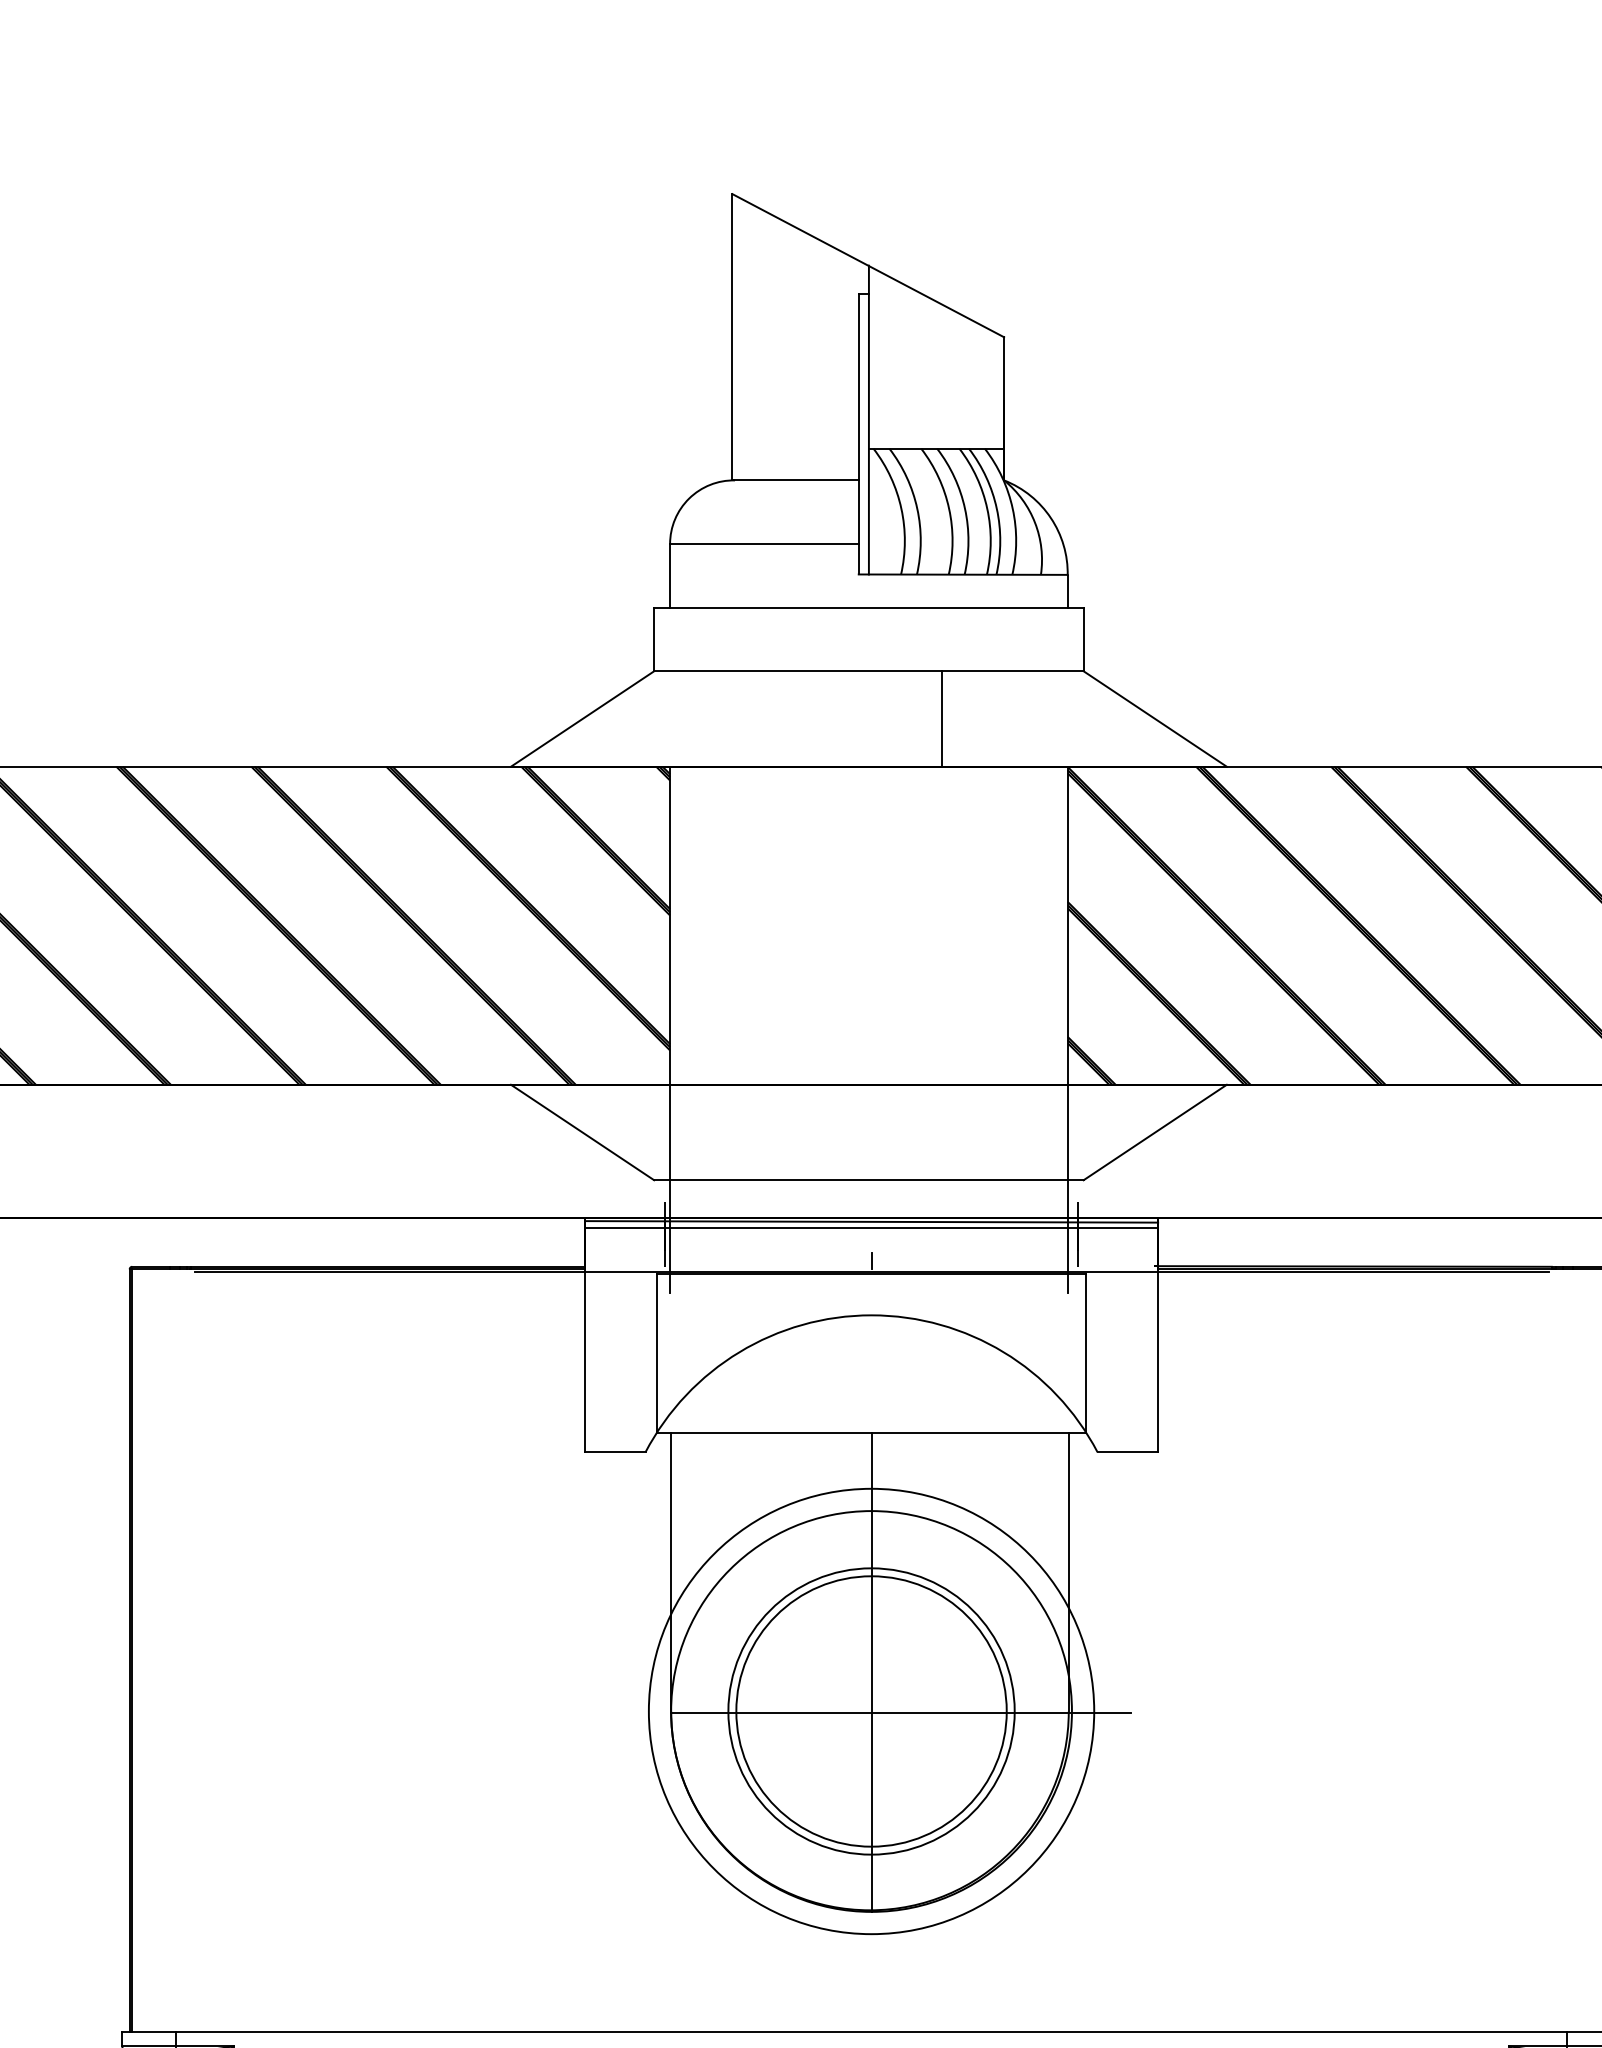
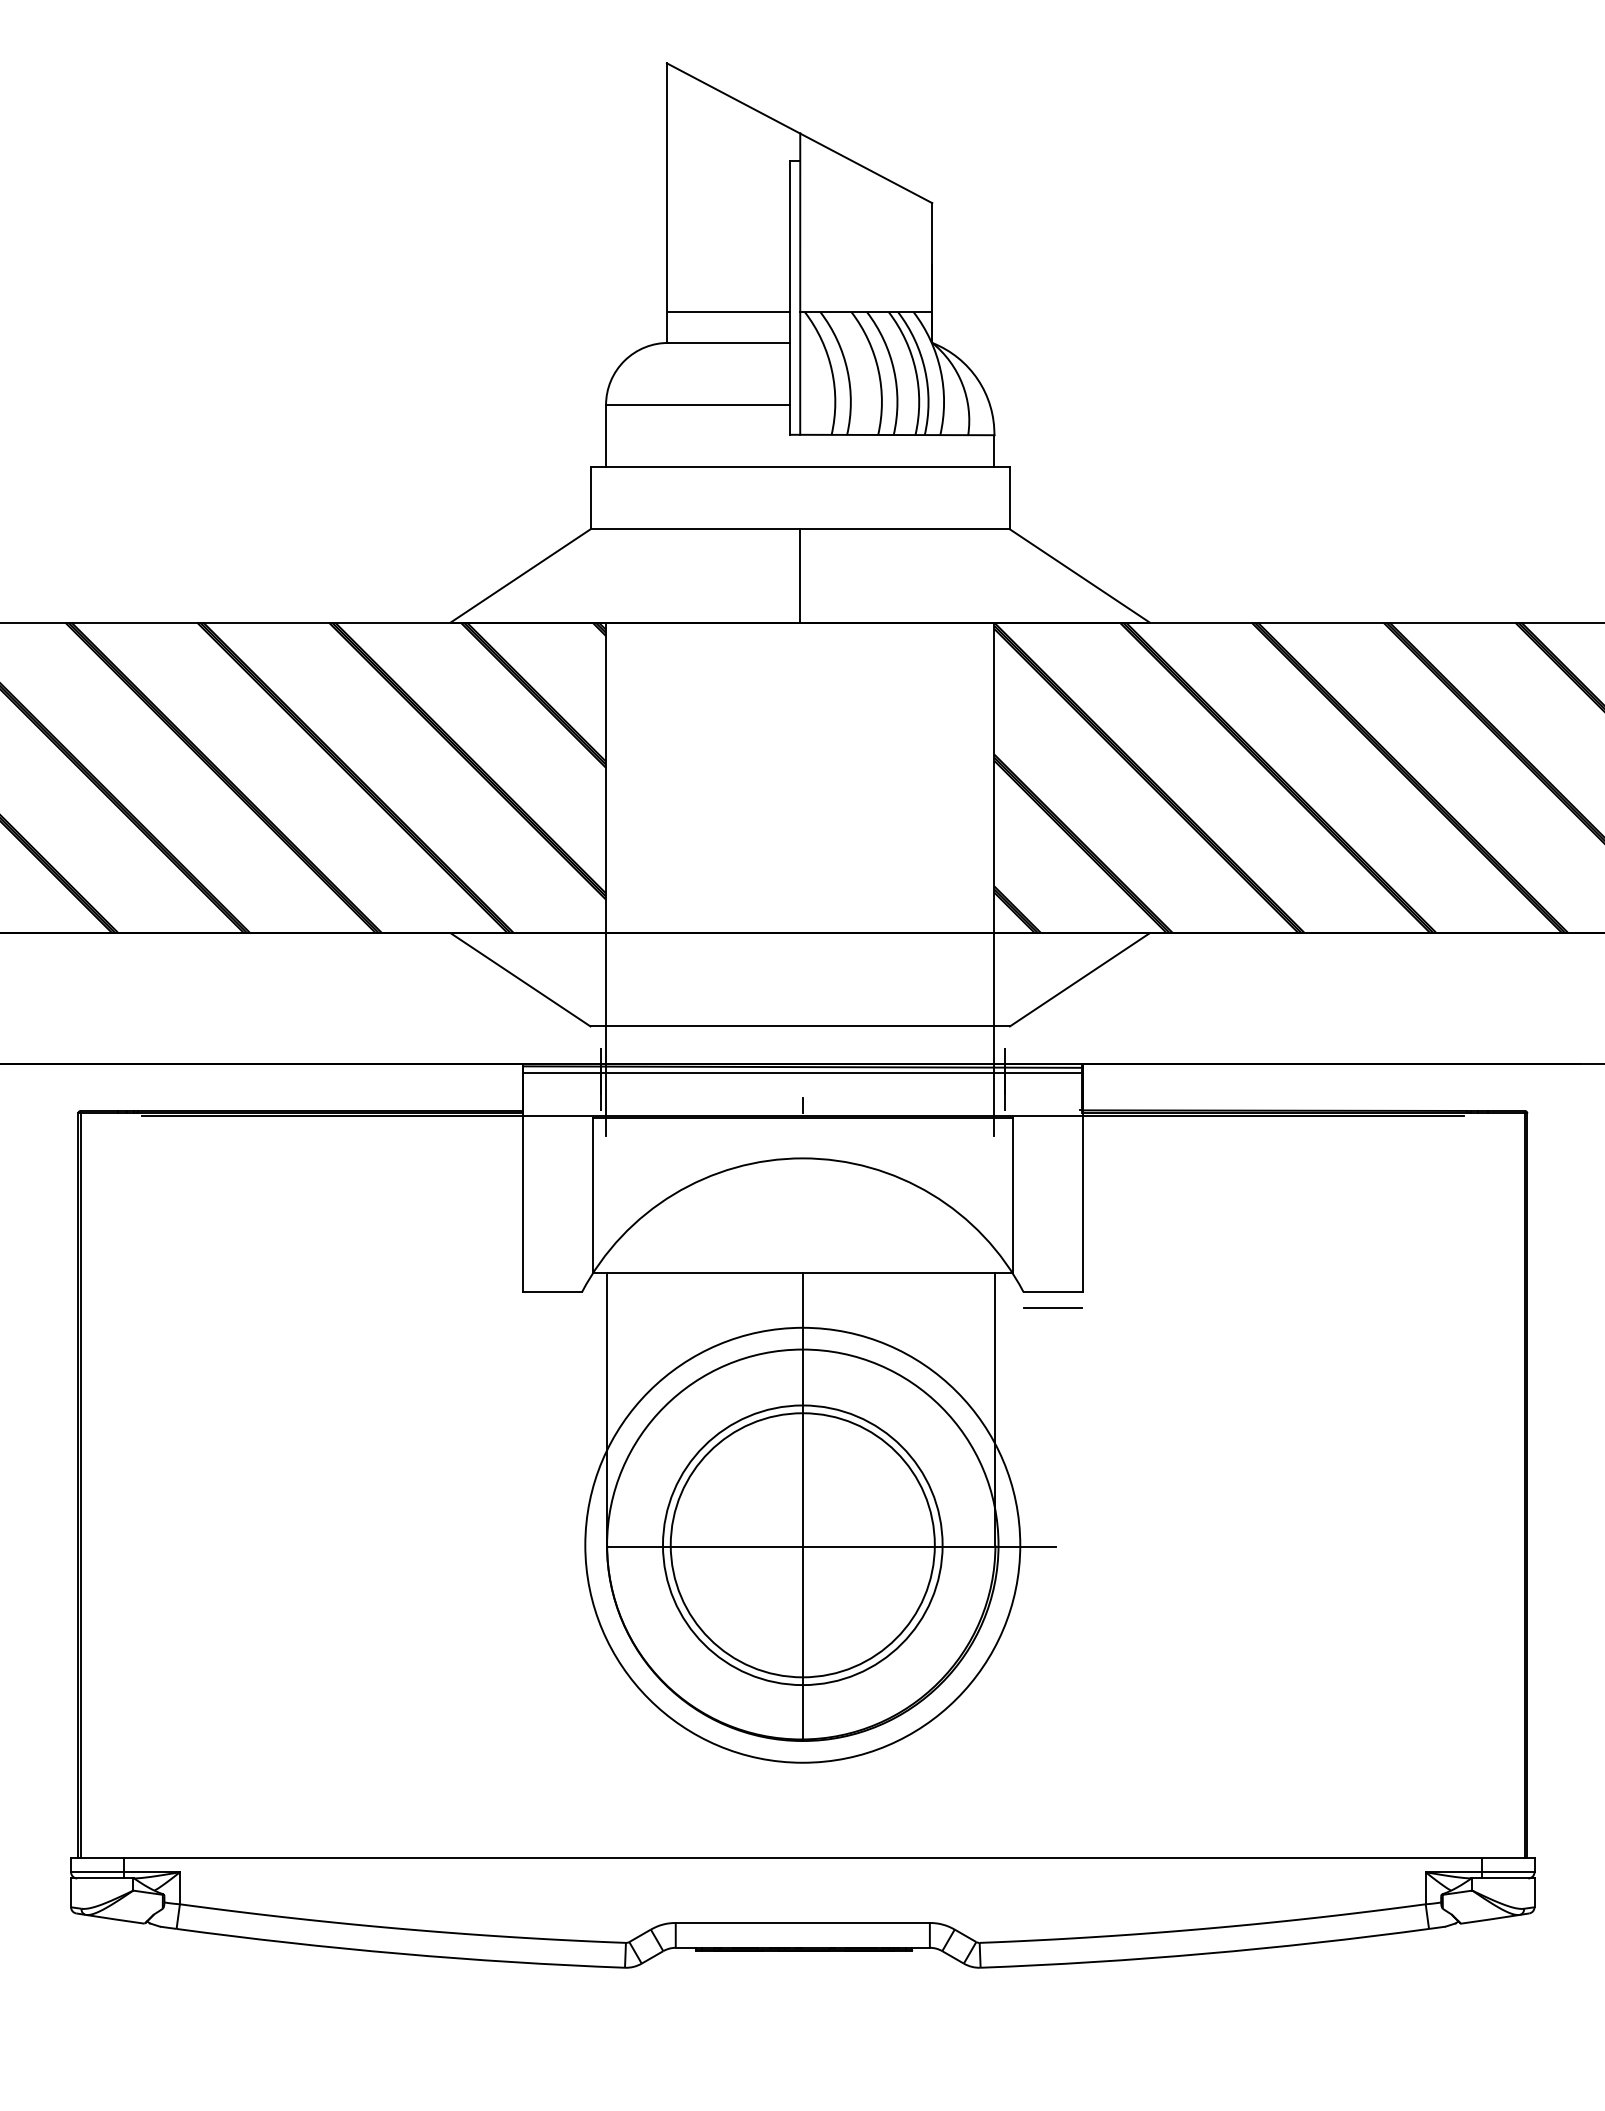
line: (796, 449) -> (729, 312), added
line: (941, 718) -> (800, 575), moved
line: (1127, 1468) -> (1052, 1307), added

